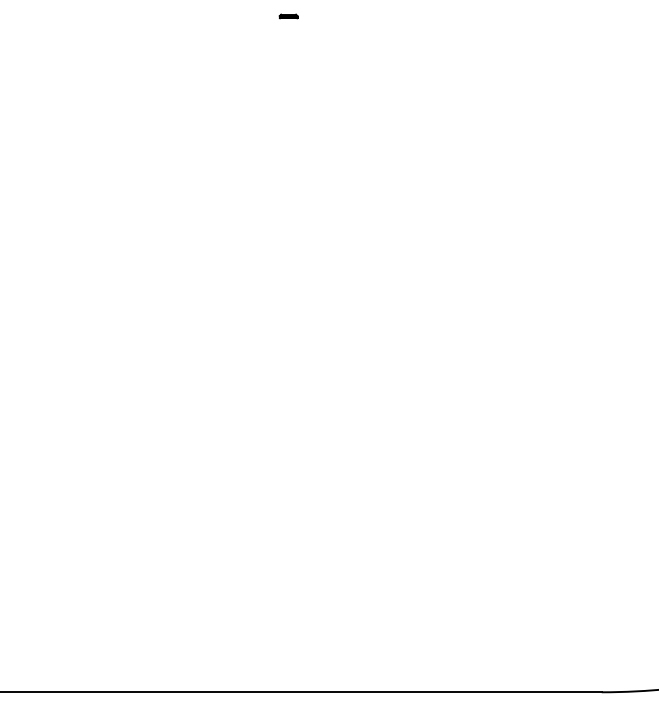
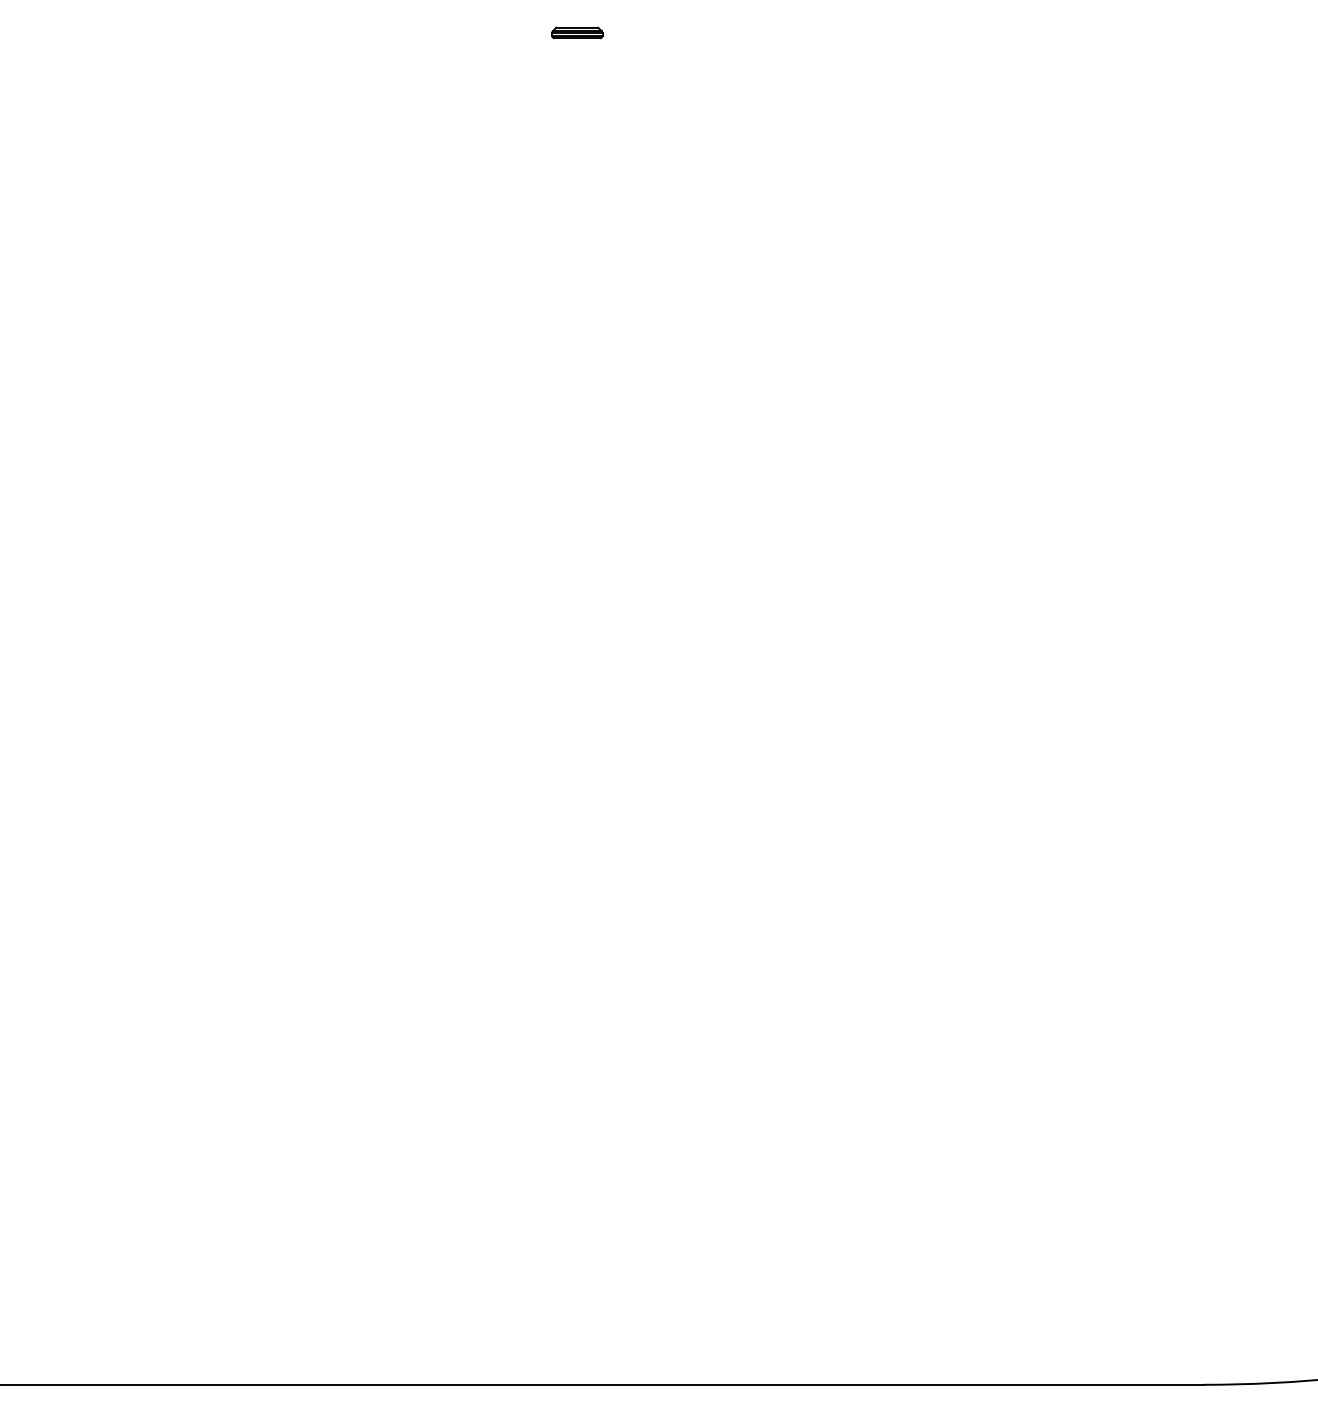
part: (288, 16) -> (576, 32), size x1.4

